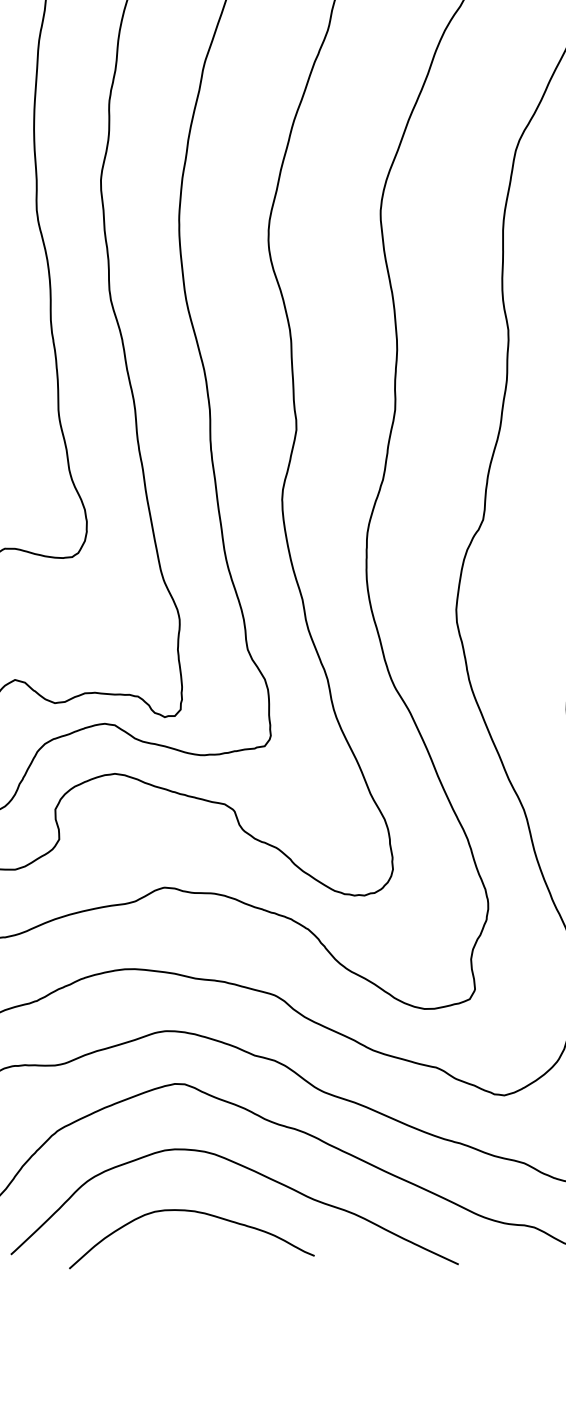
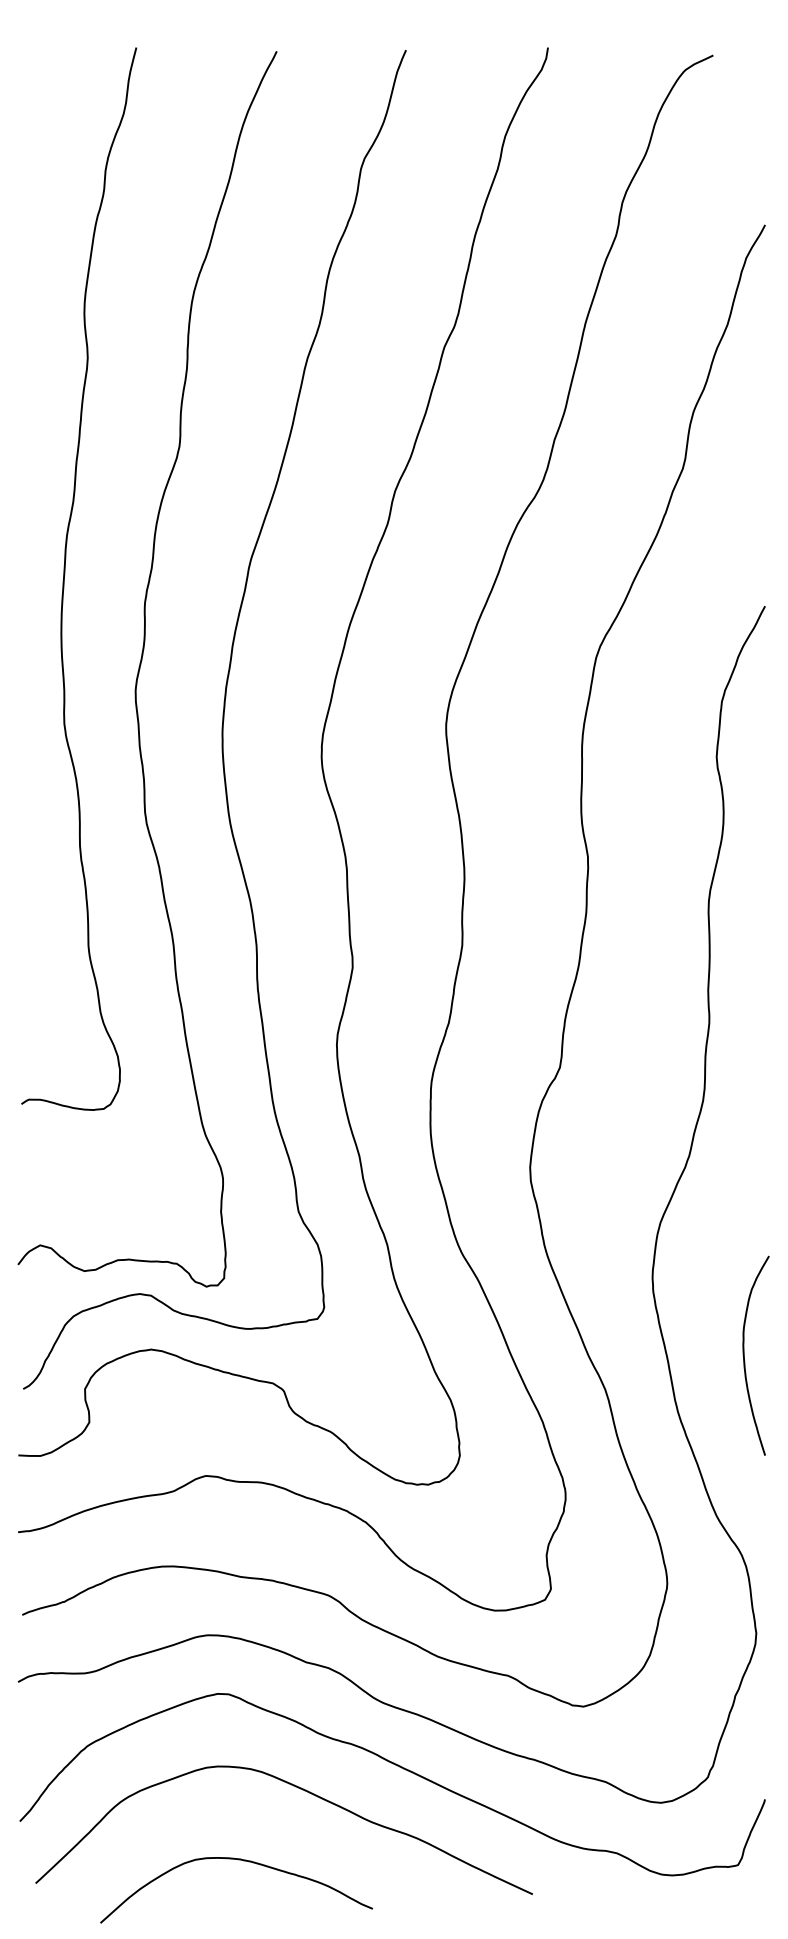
curve: (198, 1213) -> (243, 1861), moved

